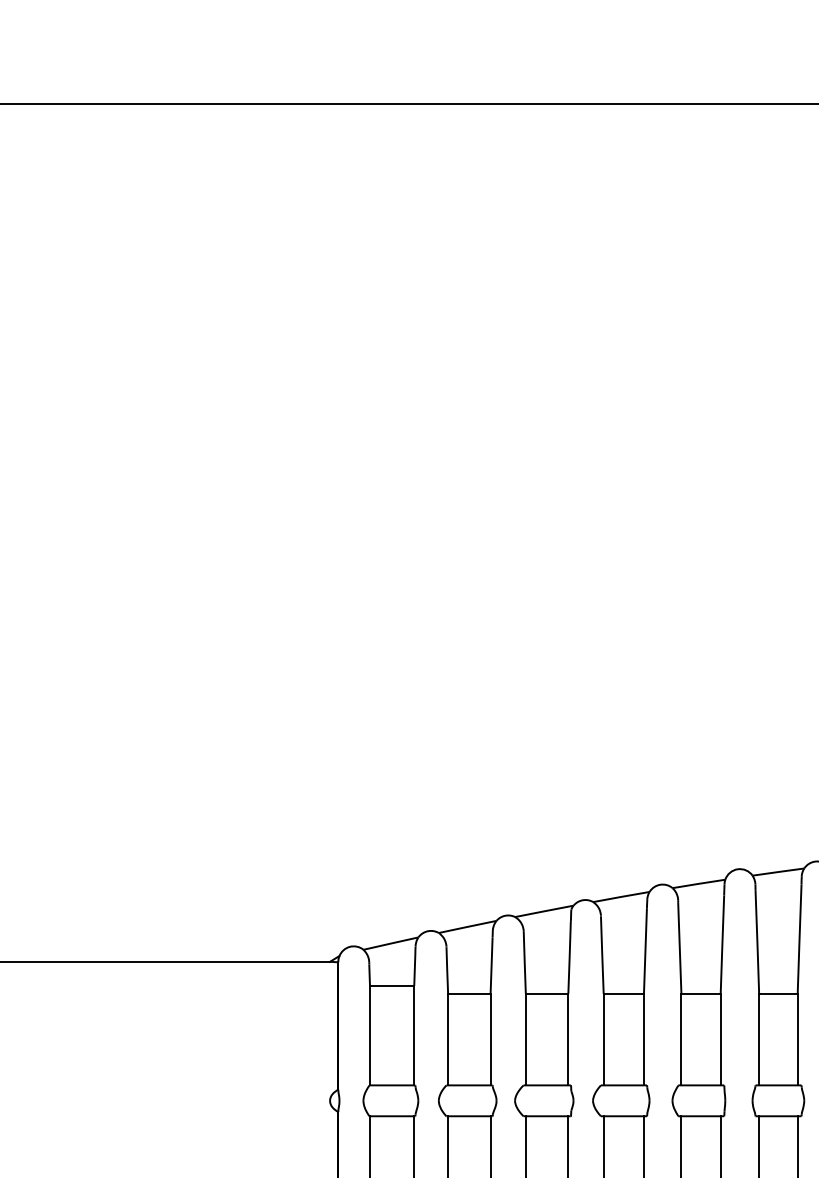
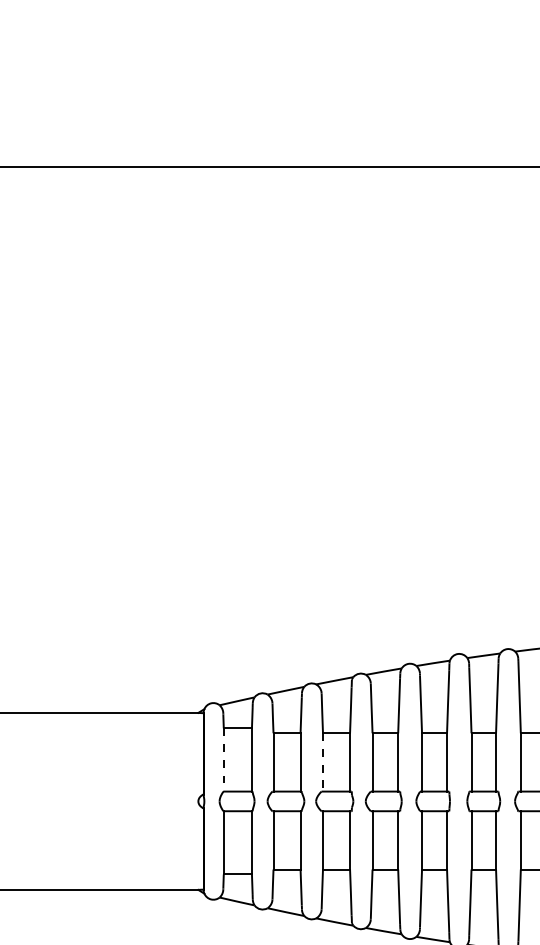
line: (369, 1034) -> (223, 759), solid -> dashed
line: (525, 1039) -> (322, 762), solid -> dashed

